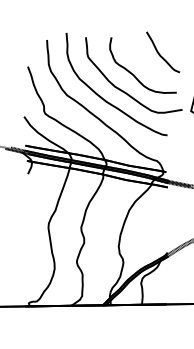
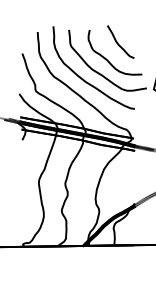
part: (163, 52) -> (121, 42), moved

